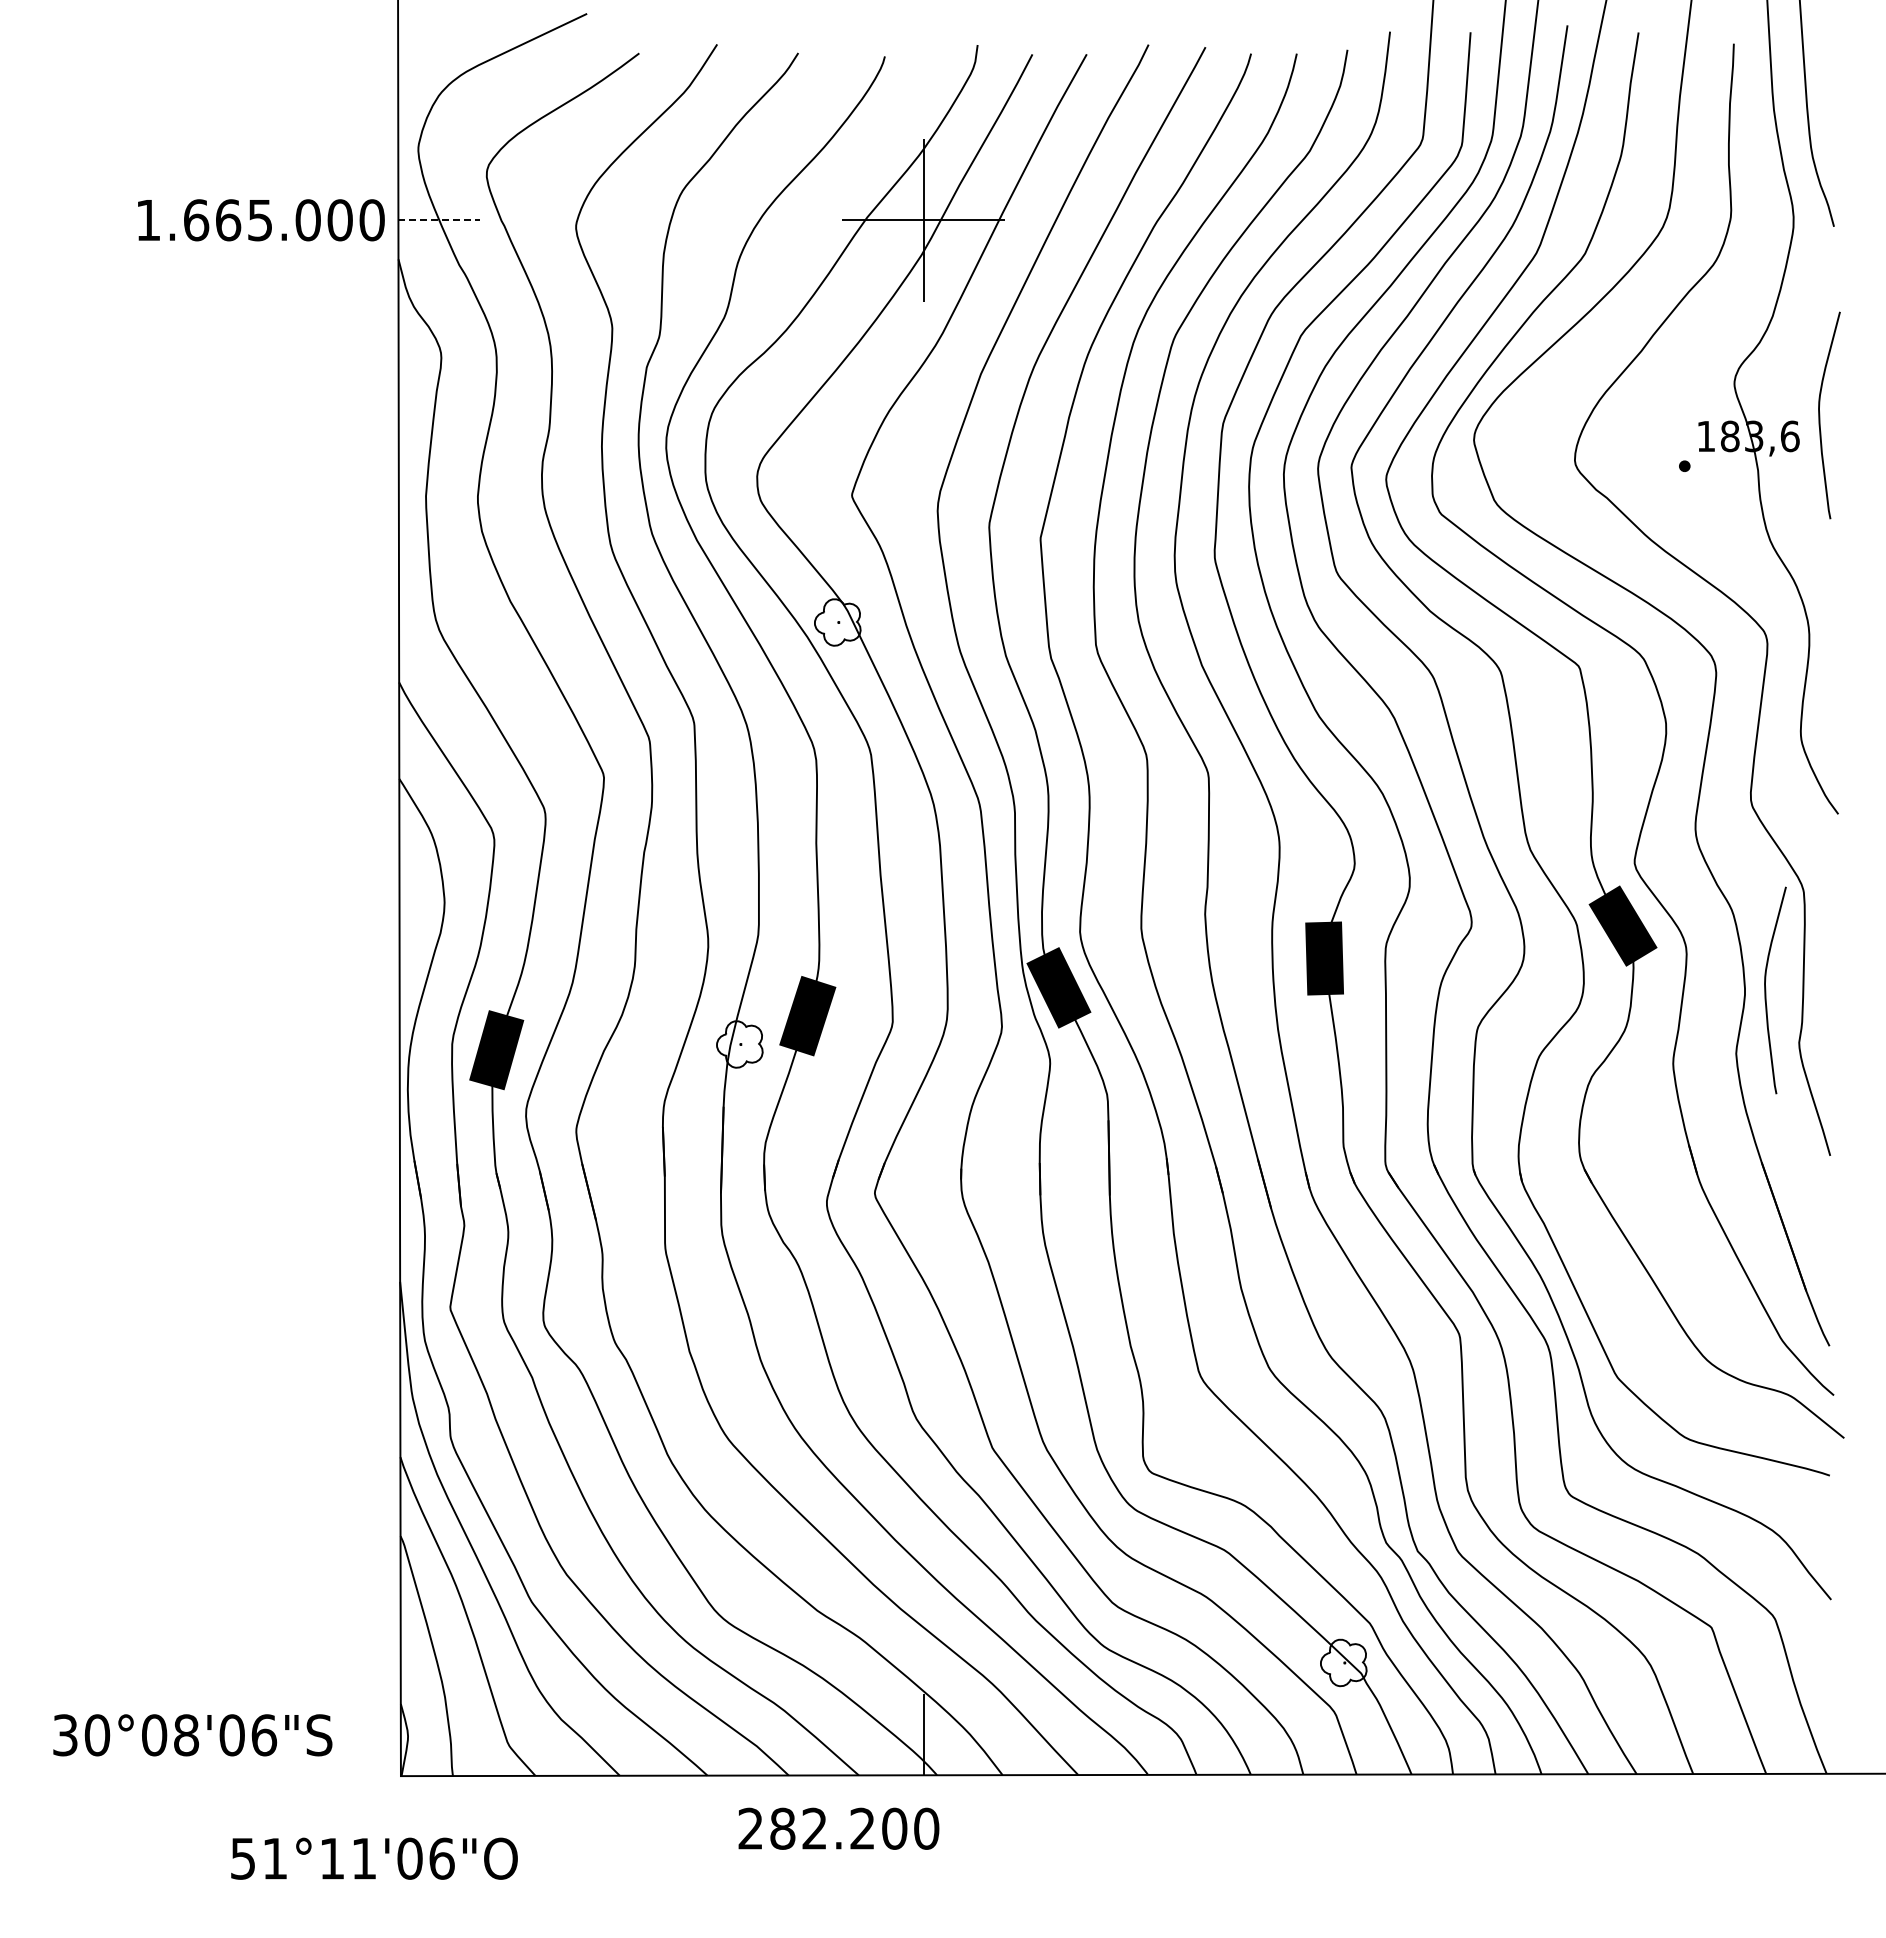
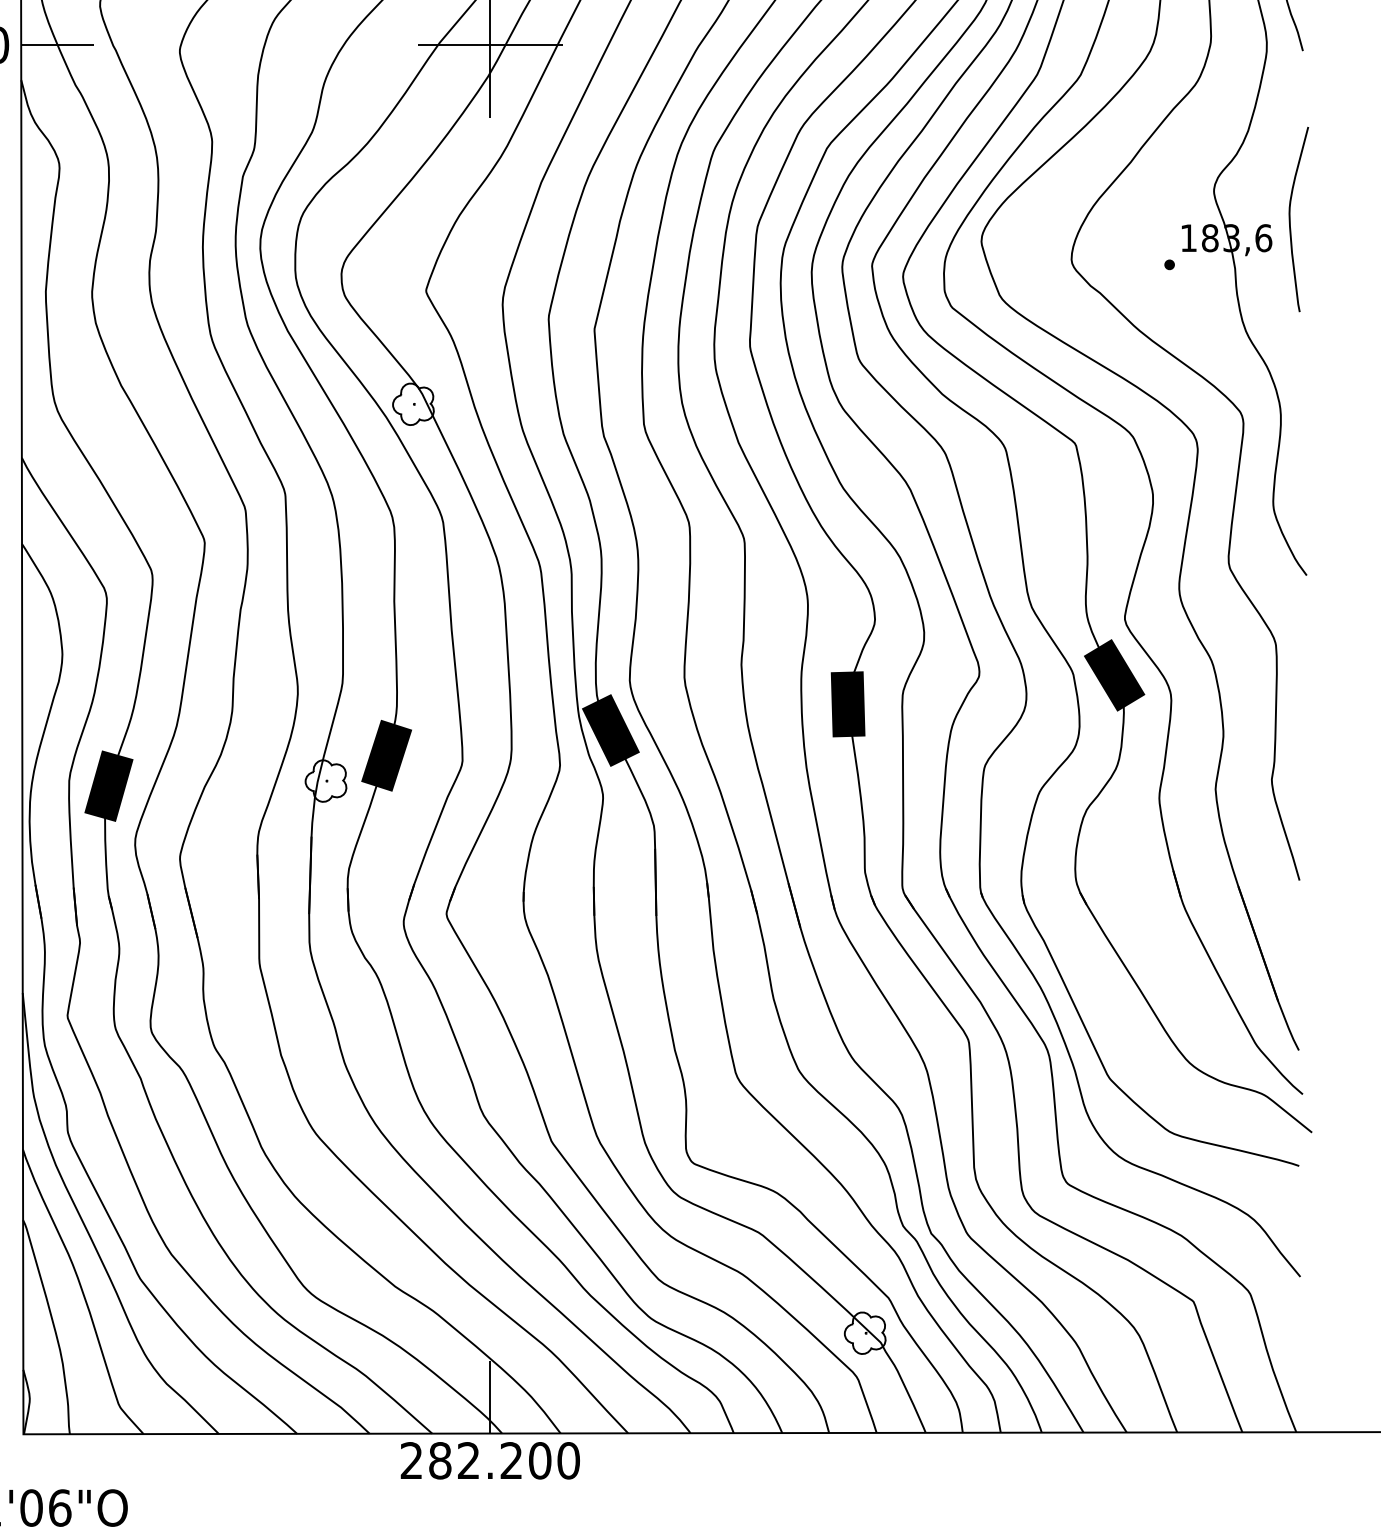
line: (439, 220) -> (57, 45), dashed -> solid
curve: (1766, 990) -> (1242, 732), removed
text: (838, 1828) -> (489, 1460), moved

